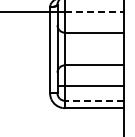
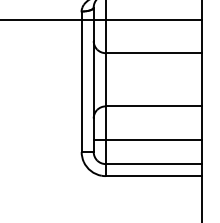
line: (94, 12) -> (153, 20), dashed -> solid
line: (94, 100) -> (153, 163), dashed -> solid

